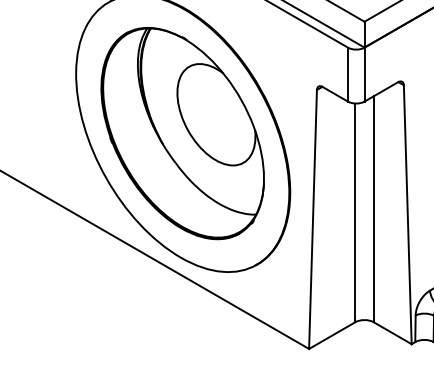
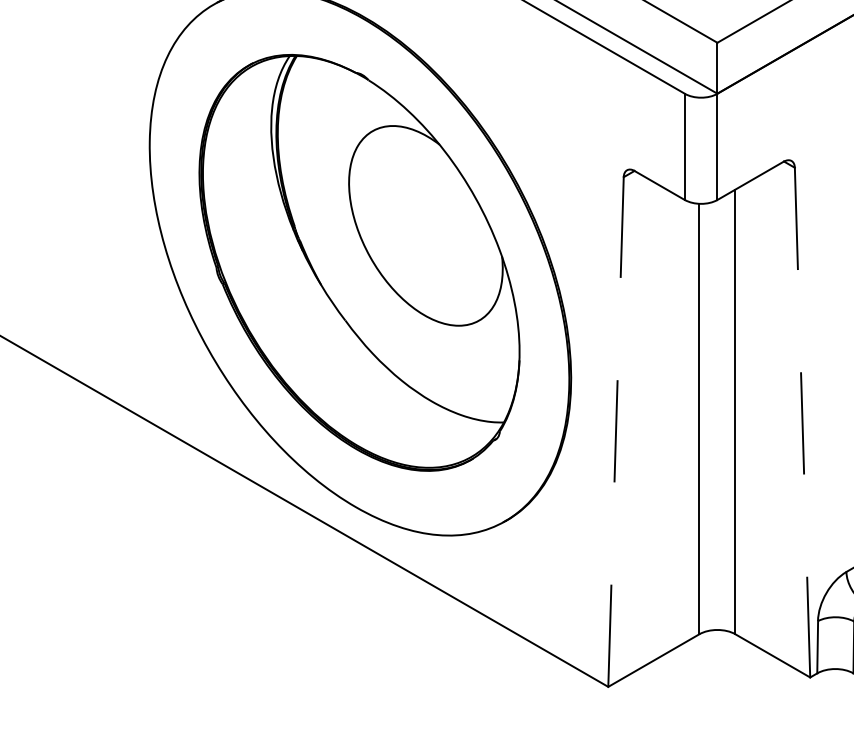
line: (407, 214) -> (801, 422), solid -> dashed
line: (313, 219) -> (616, 432), solid -> dashed

